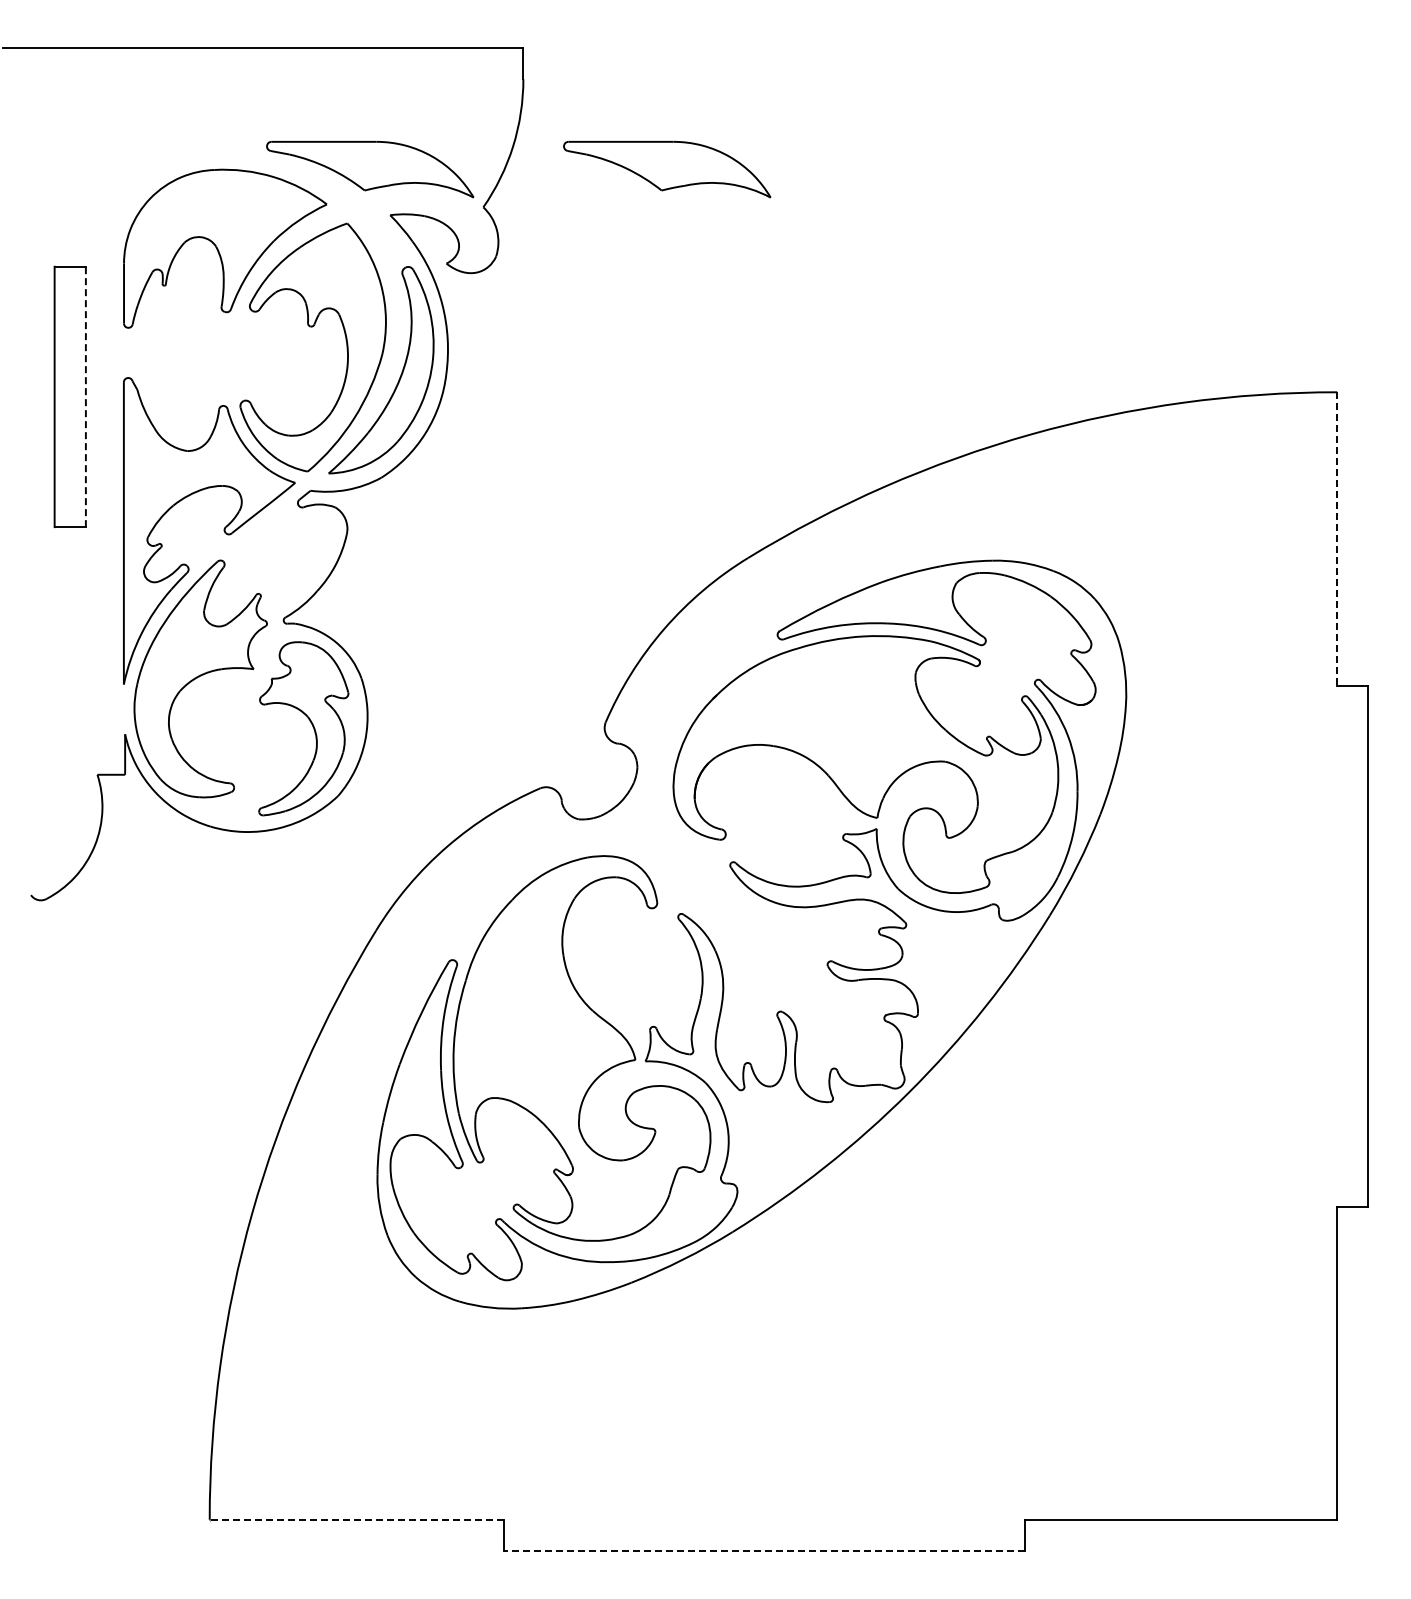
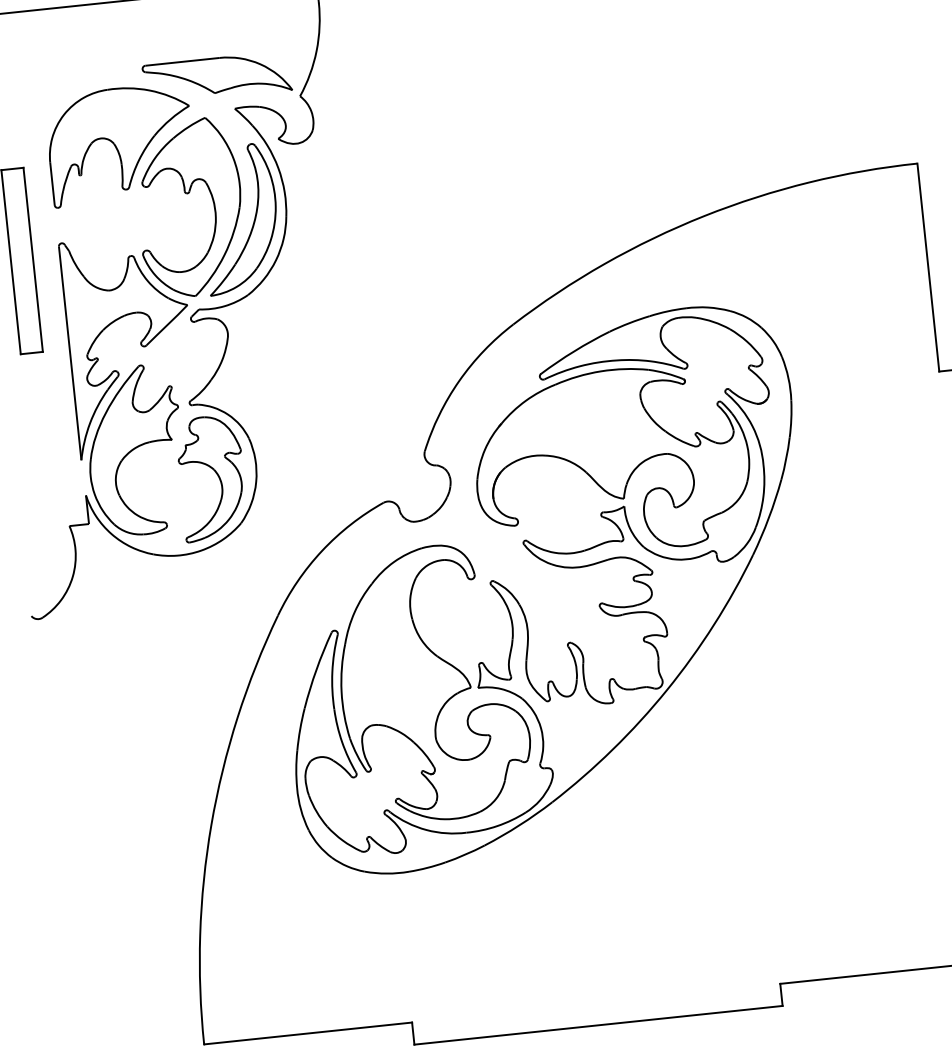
part: (667, 169) -> (427, 55), removed
line: (85, 396) -> (32, 259), dashed -> solid
line: (1337, 539) -> (928, 267), dashed -> solid
line: (356, 1519) -> (307, 1033), dashed -> solid
line: (763, 1551) -> (597, 1025), dashed -> solid

